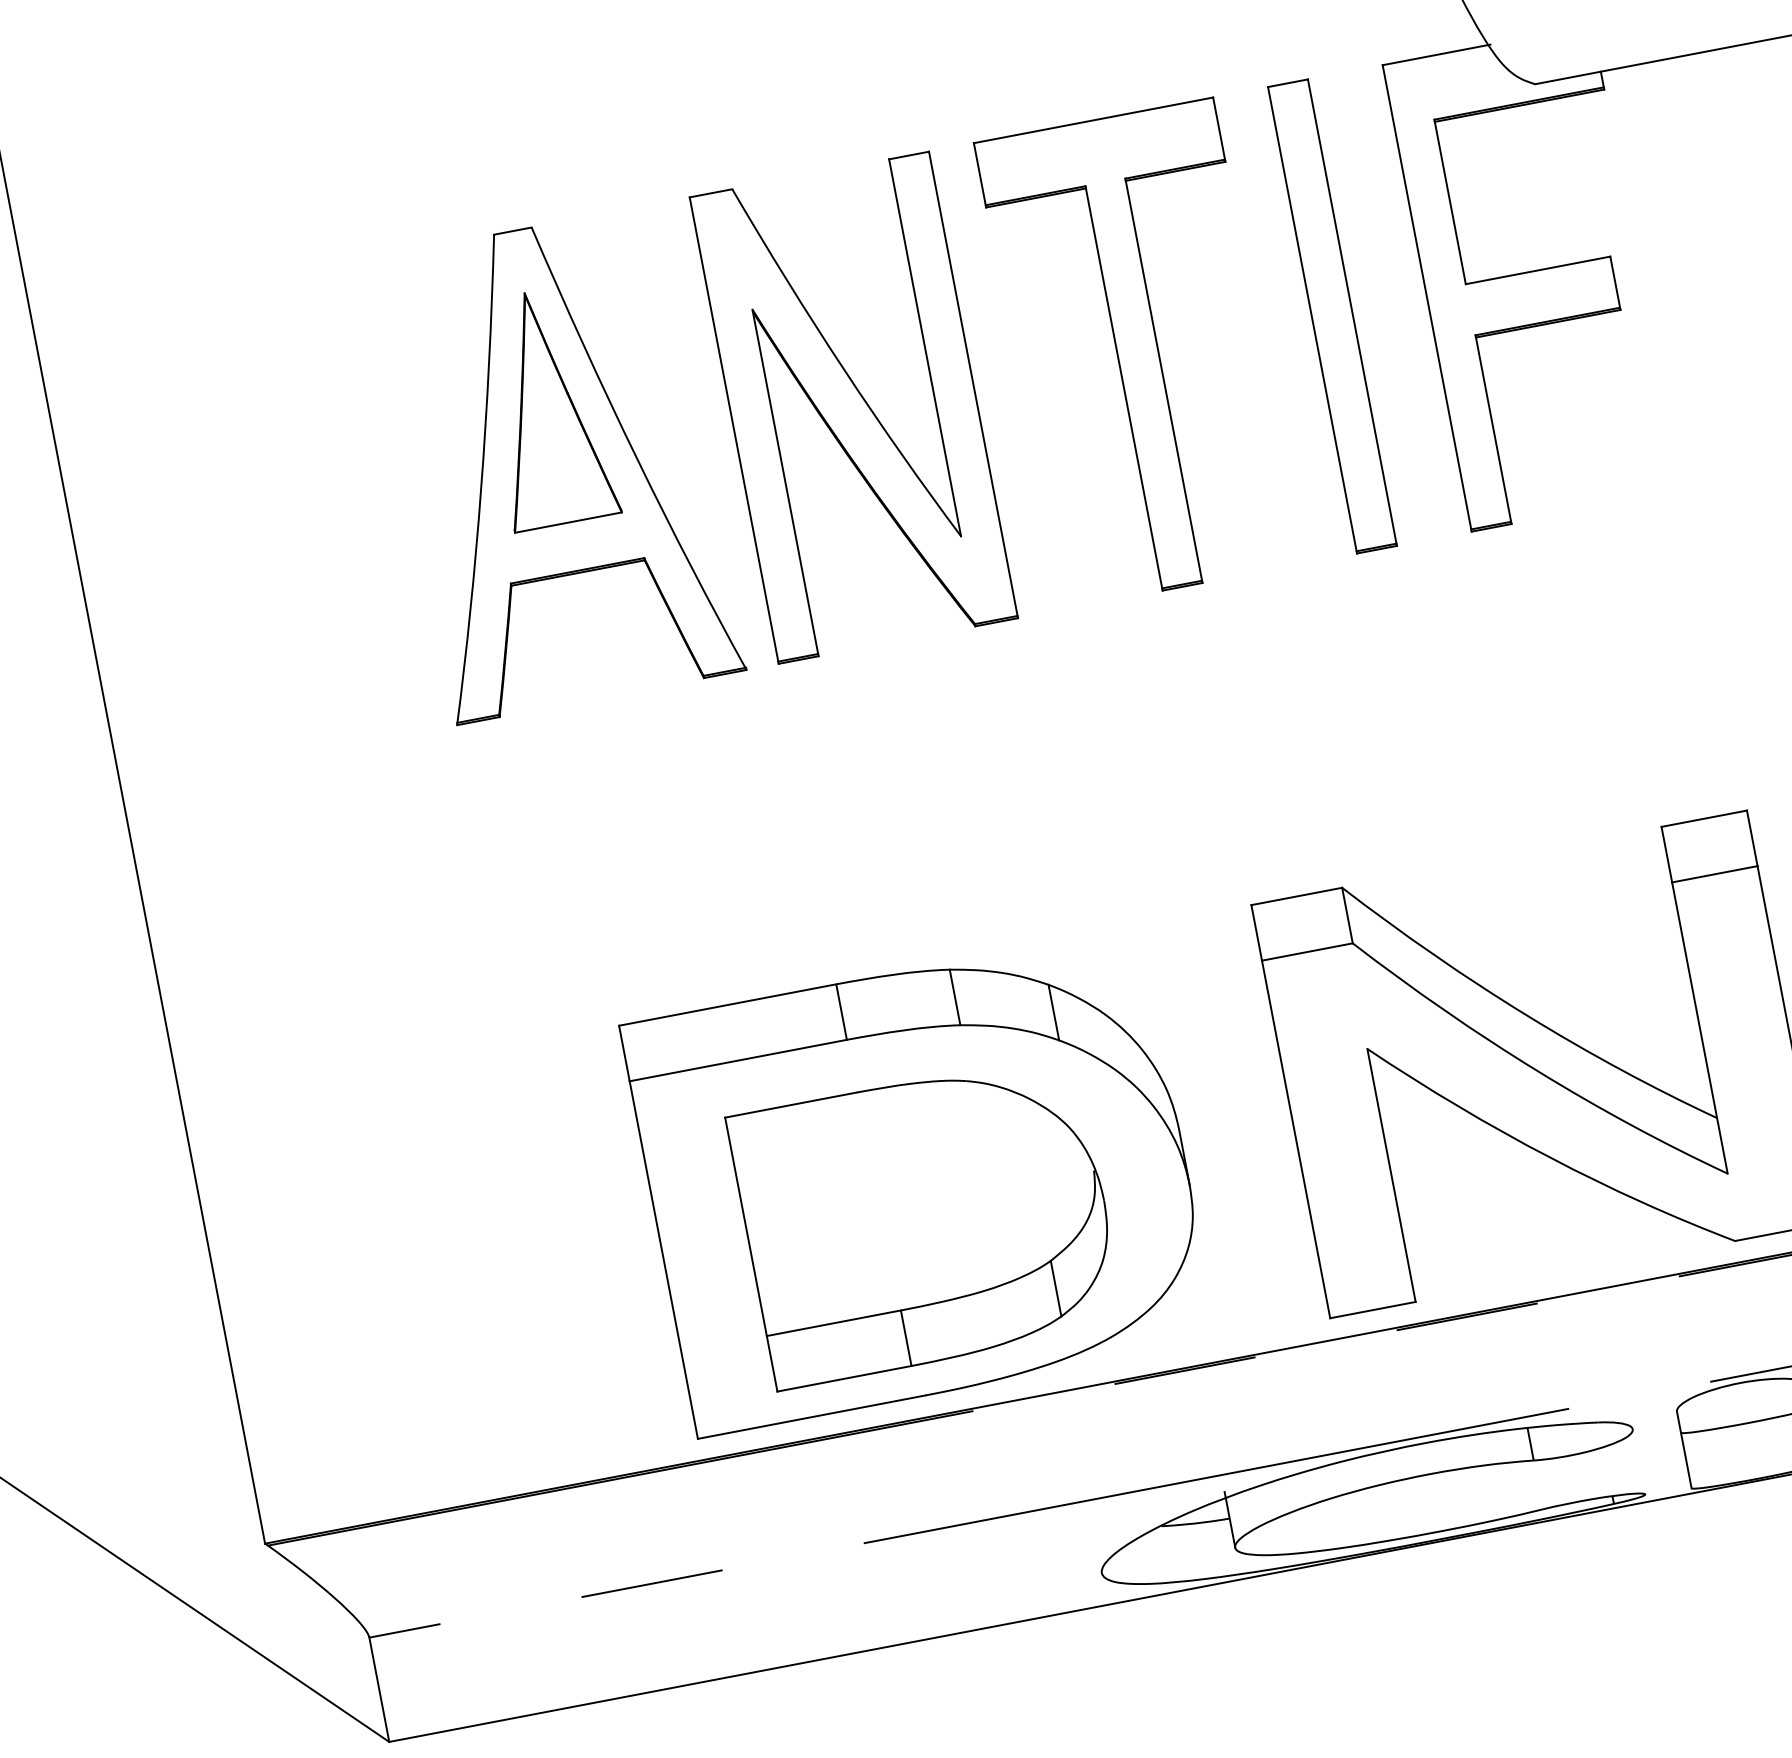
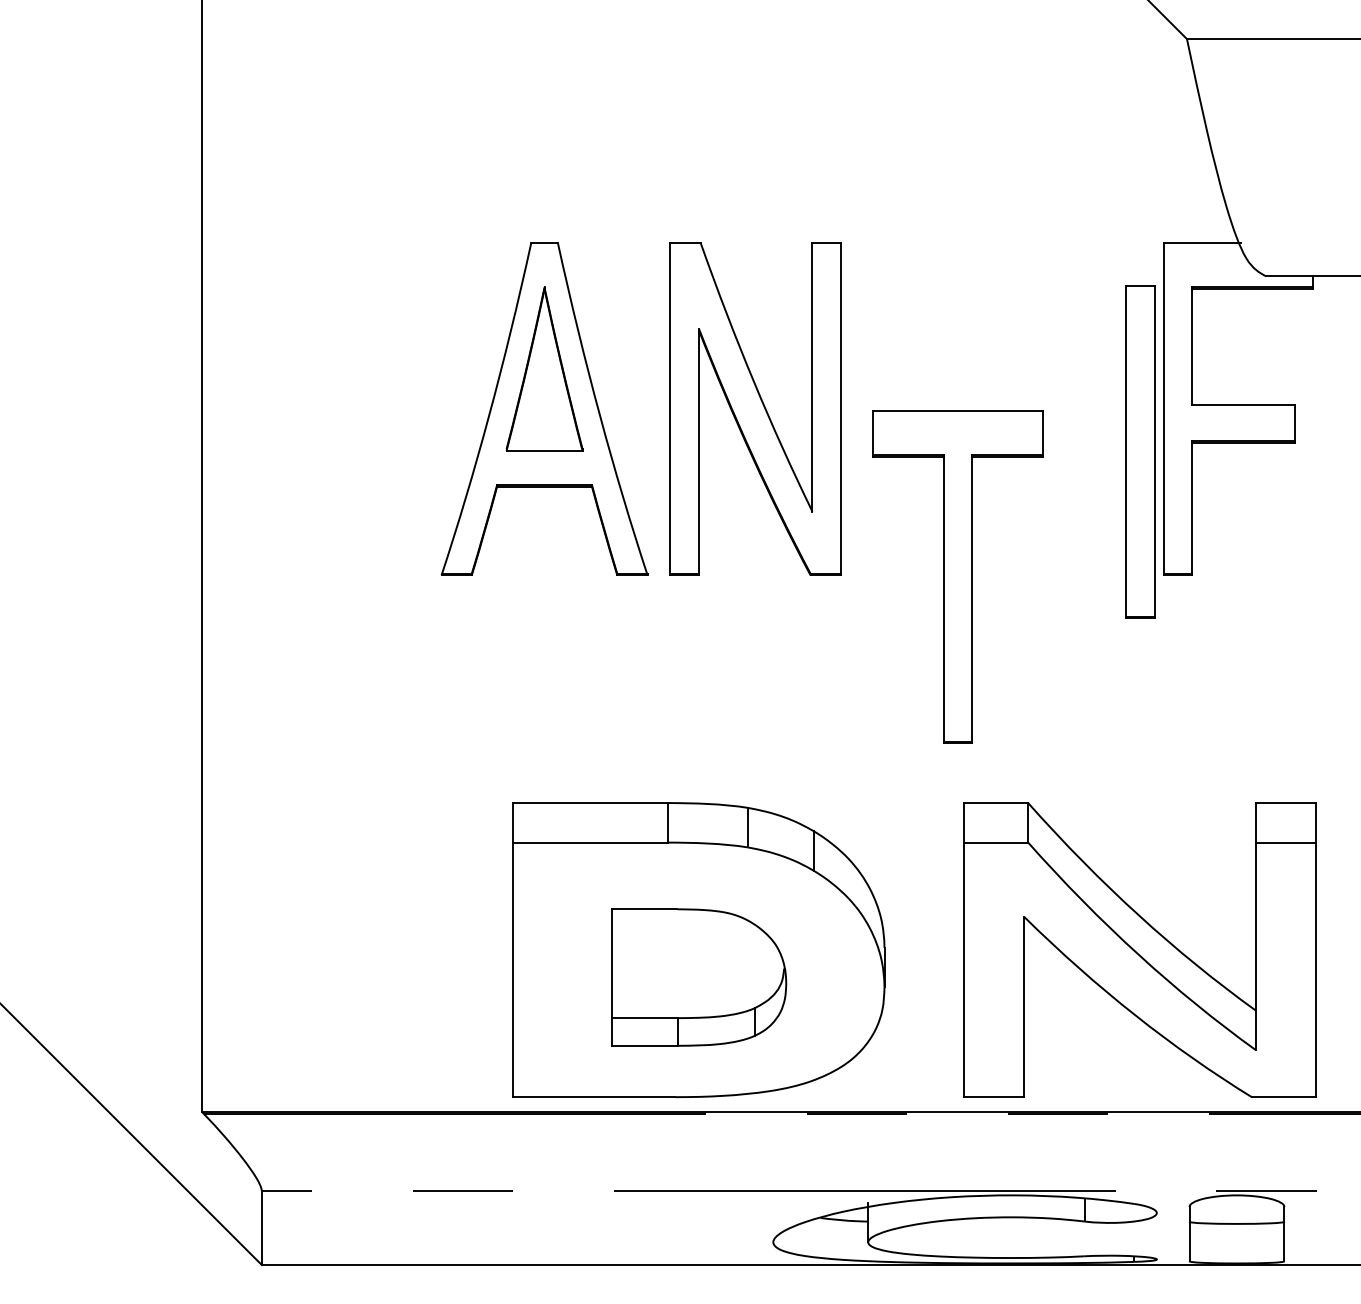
part: (1332, 315) -> (1140, 451), moved
part: (1137, 352) -> (957, 576), moved
part: (925, 1221) -> (698, 977), size x0.7

